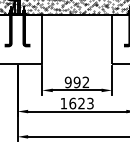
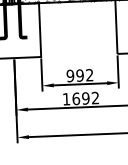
text: (85, 103) -> (90, 98), 1623 -> 1692

